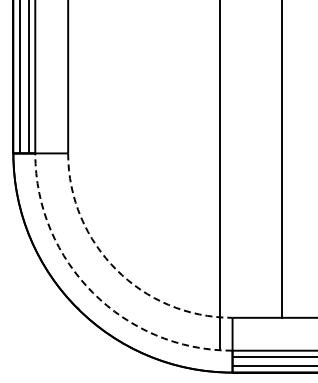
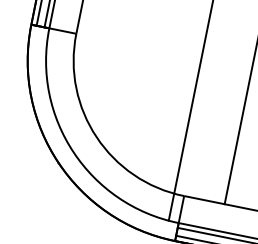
arc: (116, 269) -> (96, 137), dashed -> solid
arc: (93, 292) -> (74, 152), dashed -> solid

